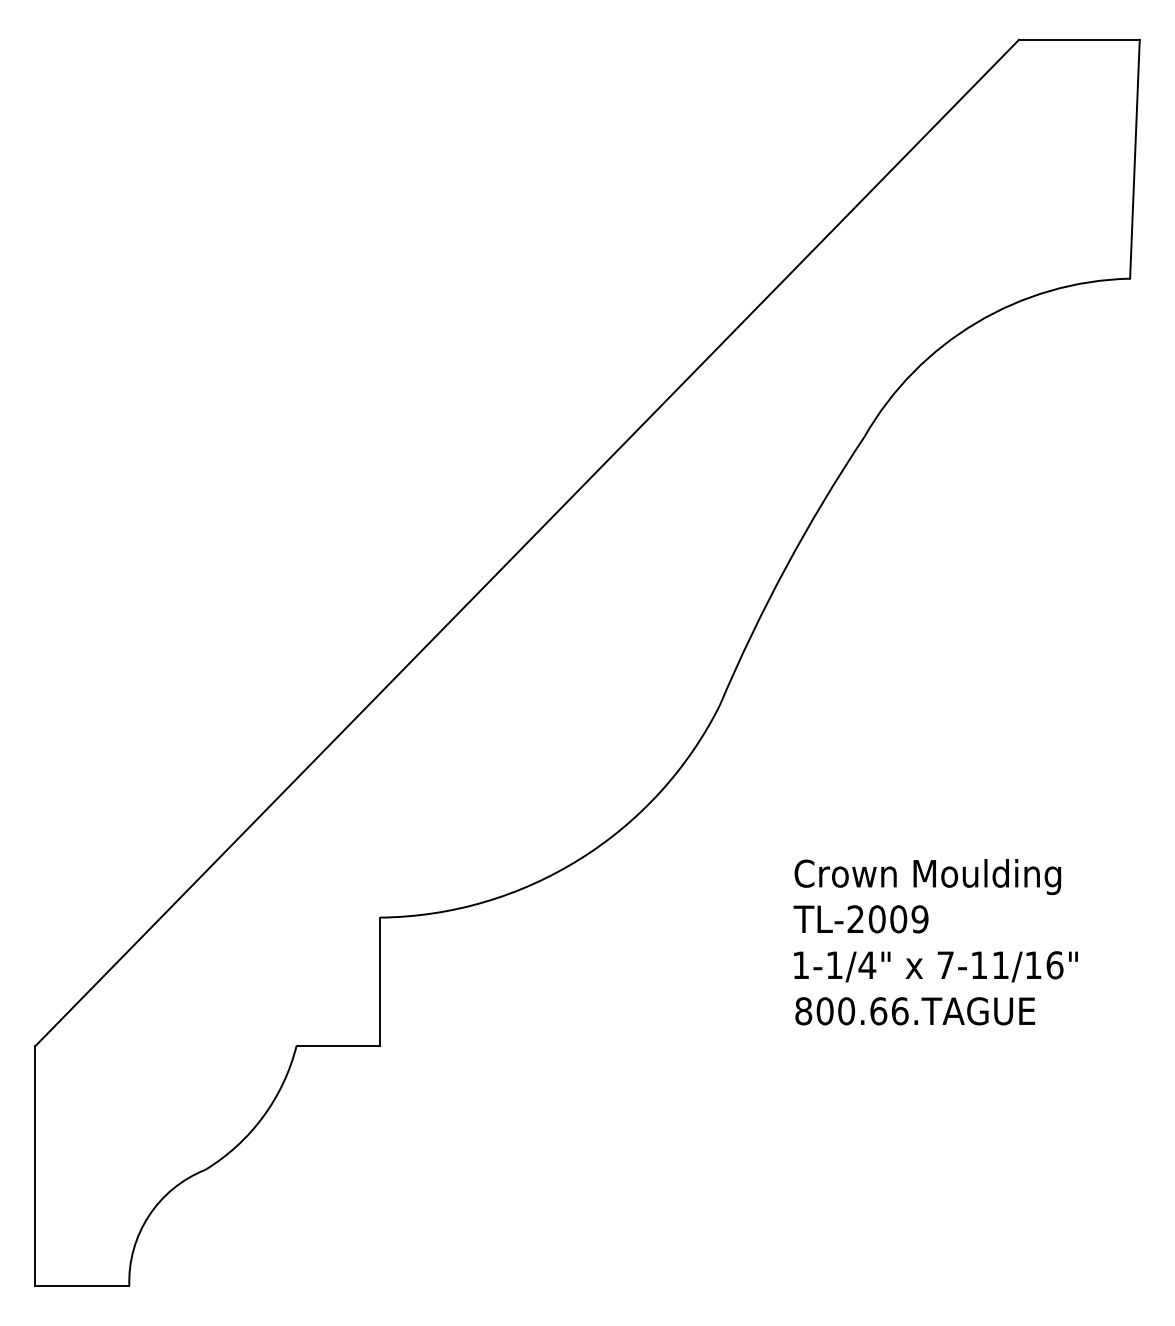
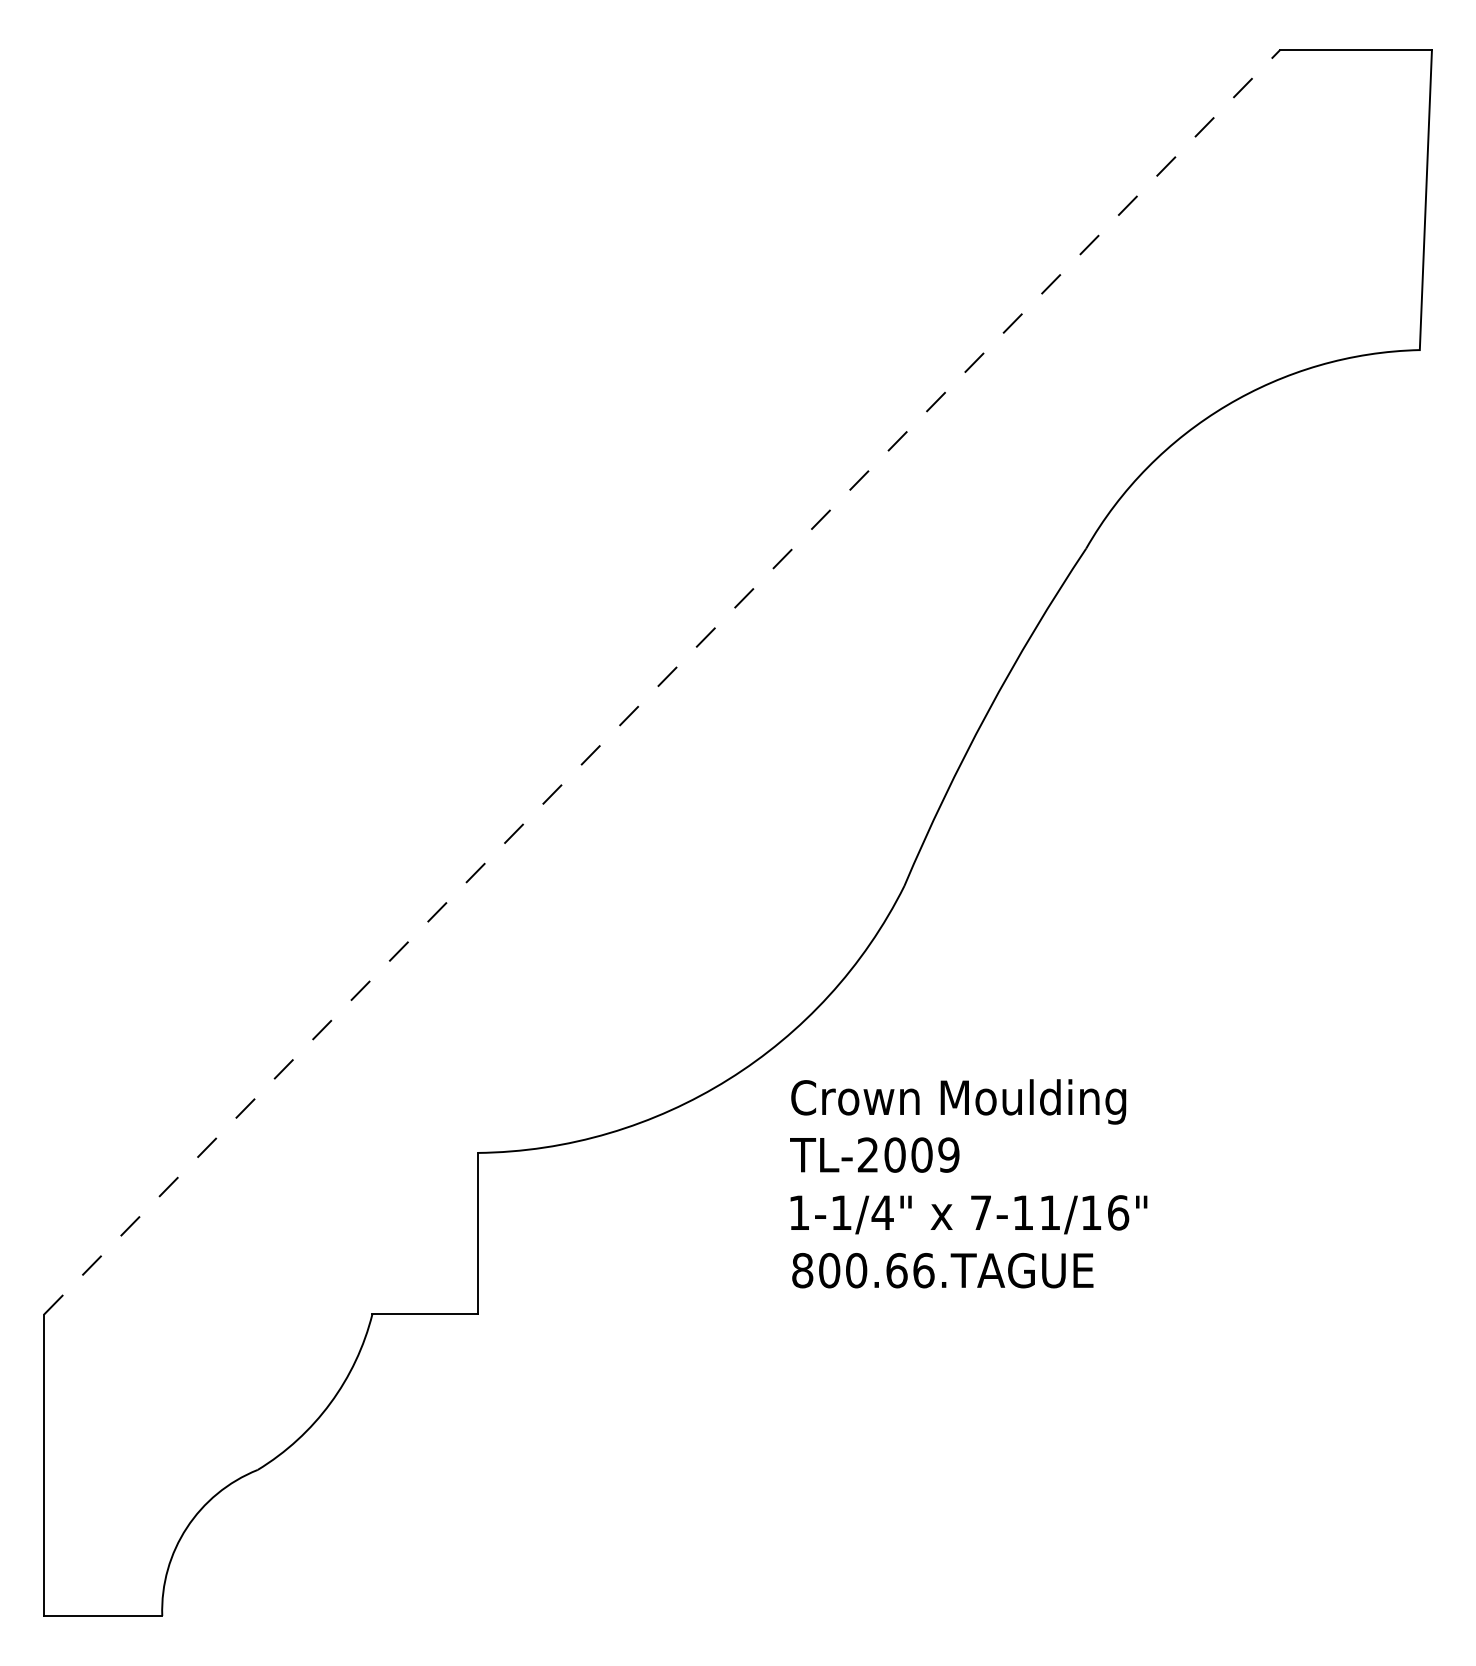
line: (527, 542) -> (662, 681), solid -> dashed
text: (935, 941) -> (968, 1183), moved

